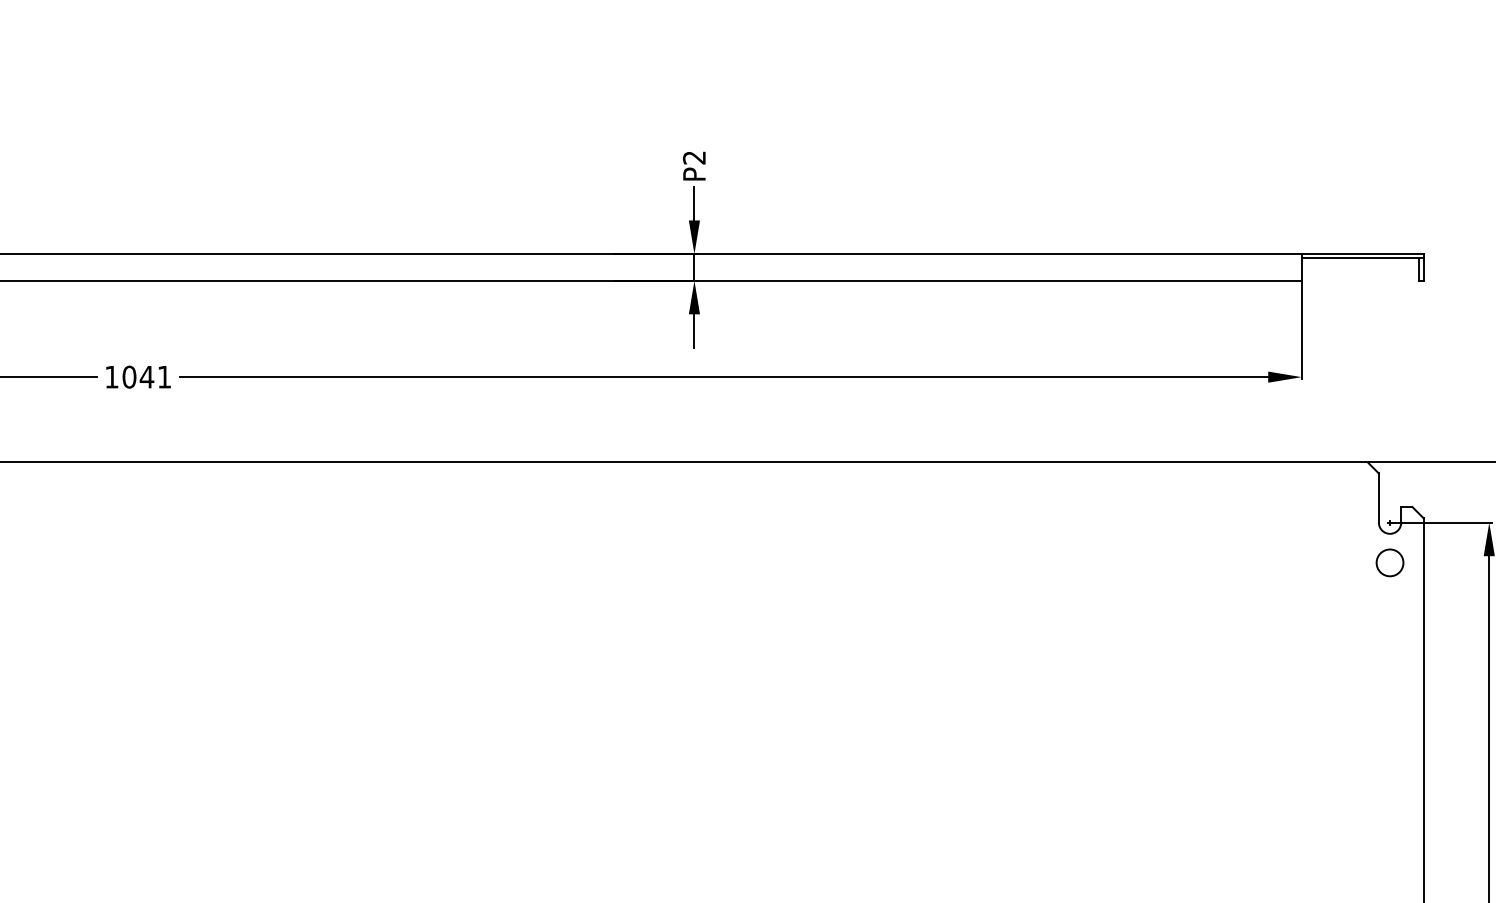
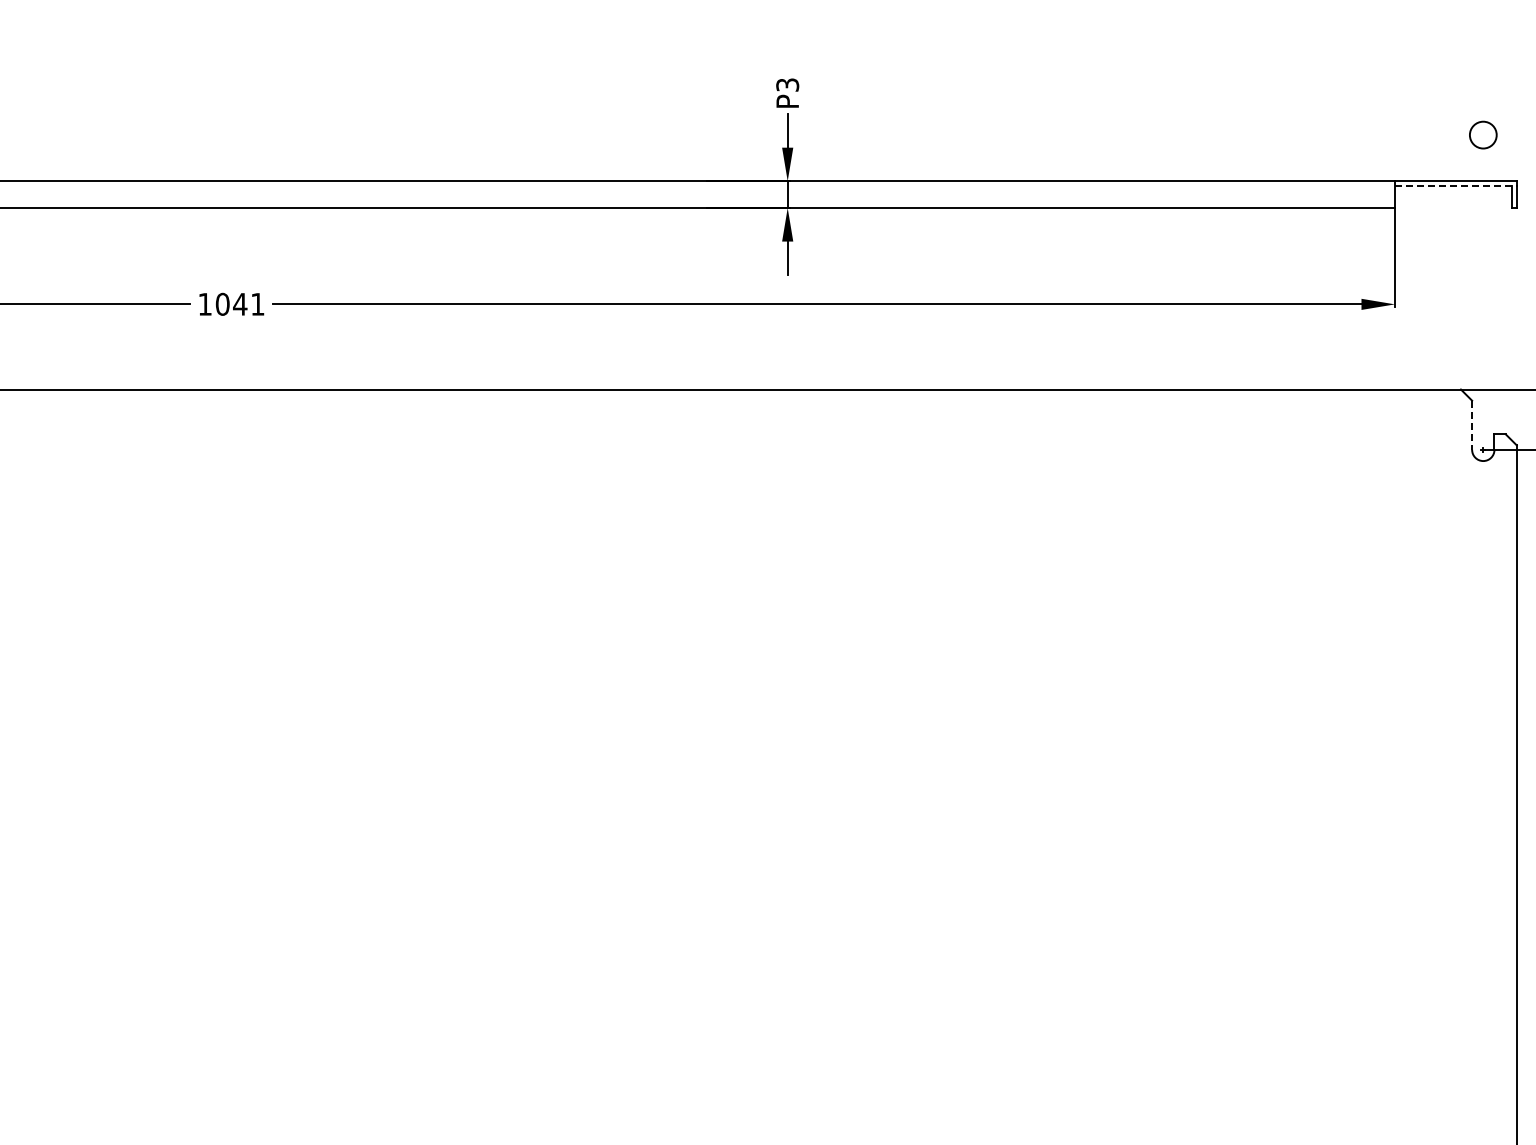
text: (694, 157) -> (787, 84), P2 -> P3
line: (1362, 258) -> (1455, 185), solid -> dashed
line: (1379, 498) -> (1472, 425), solid -> dashed
circle: (1390, 562) -> (1483, 134), moved

